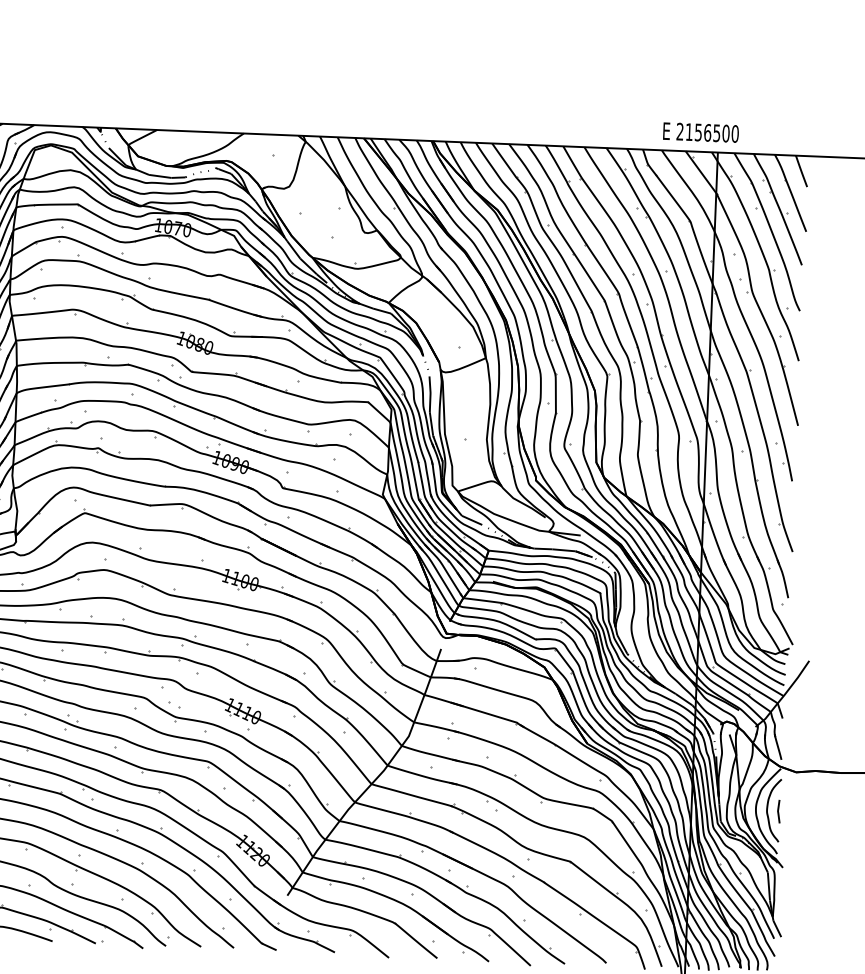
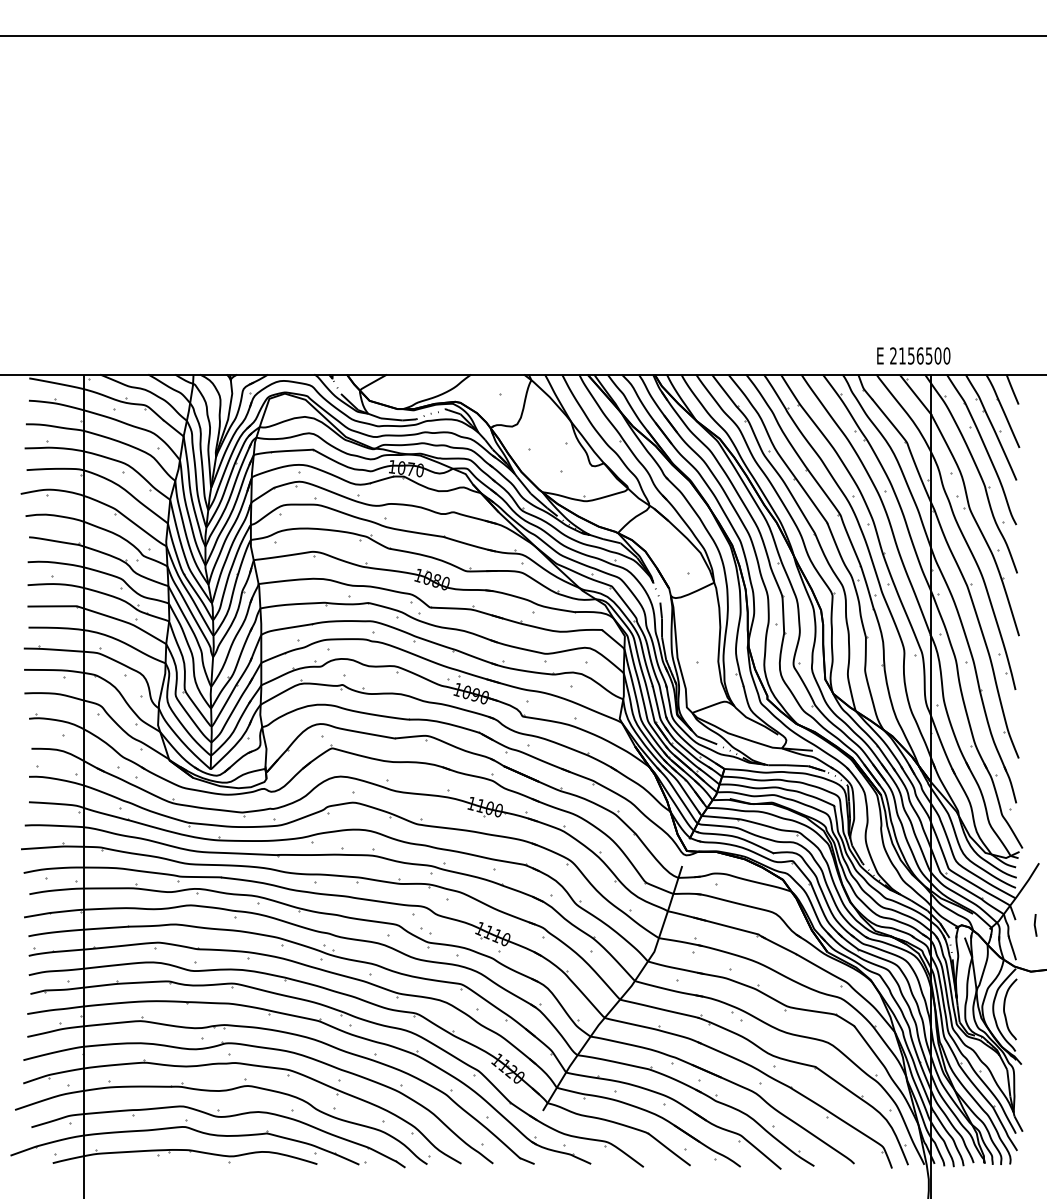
curve: (778, 811) -> (1035, 925), moved

